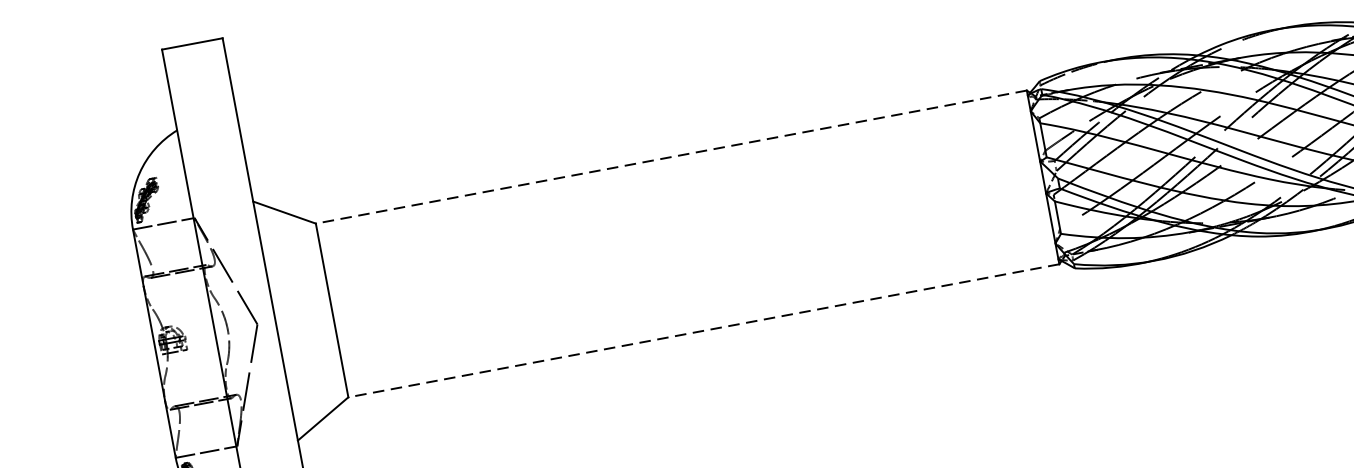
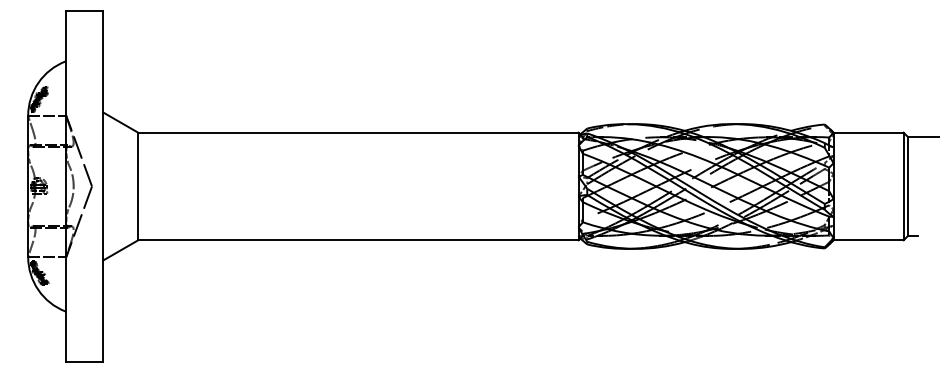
line: (669, 157) -> (357, 132), dashed -> solid
line: (702, 331) -> (357, 240), dashed -> solid

